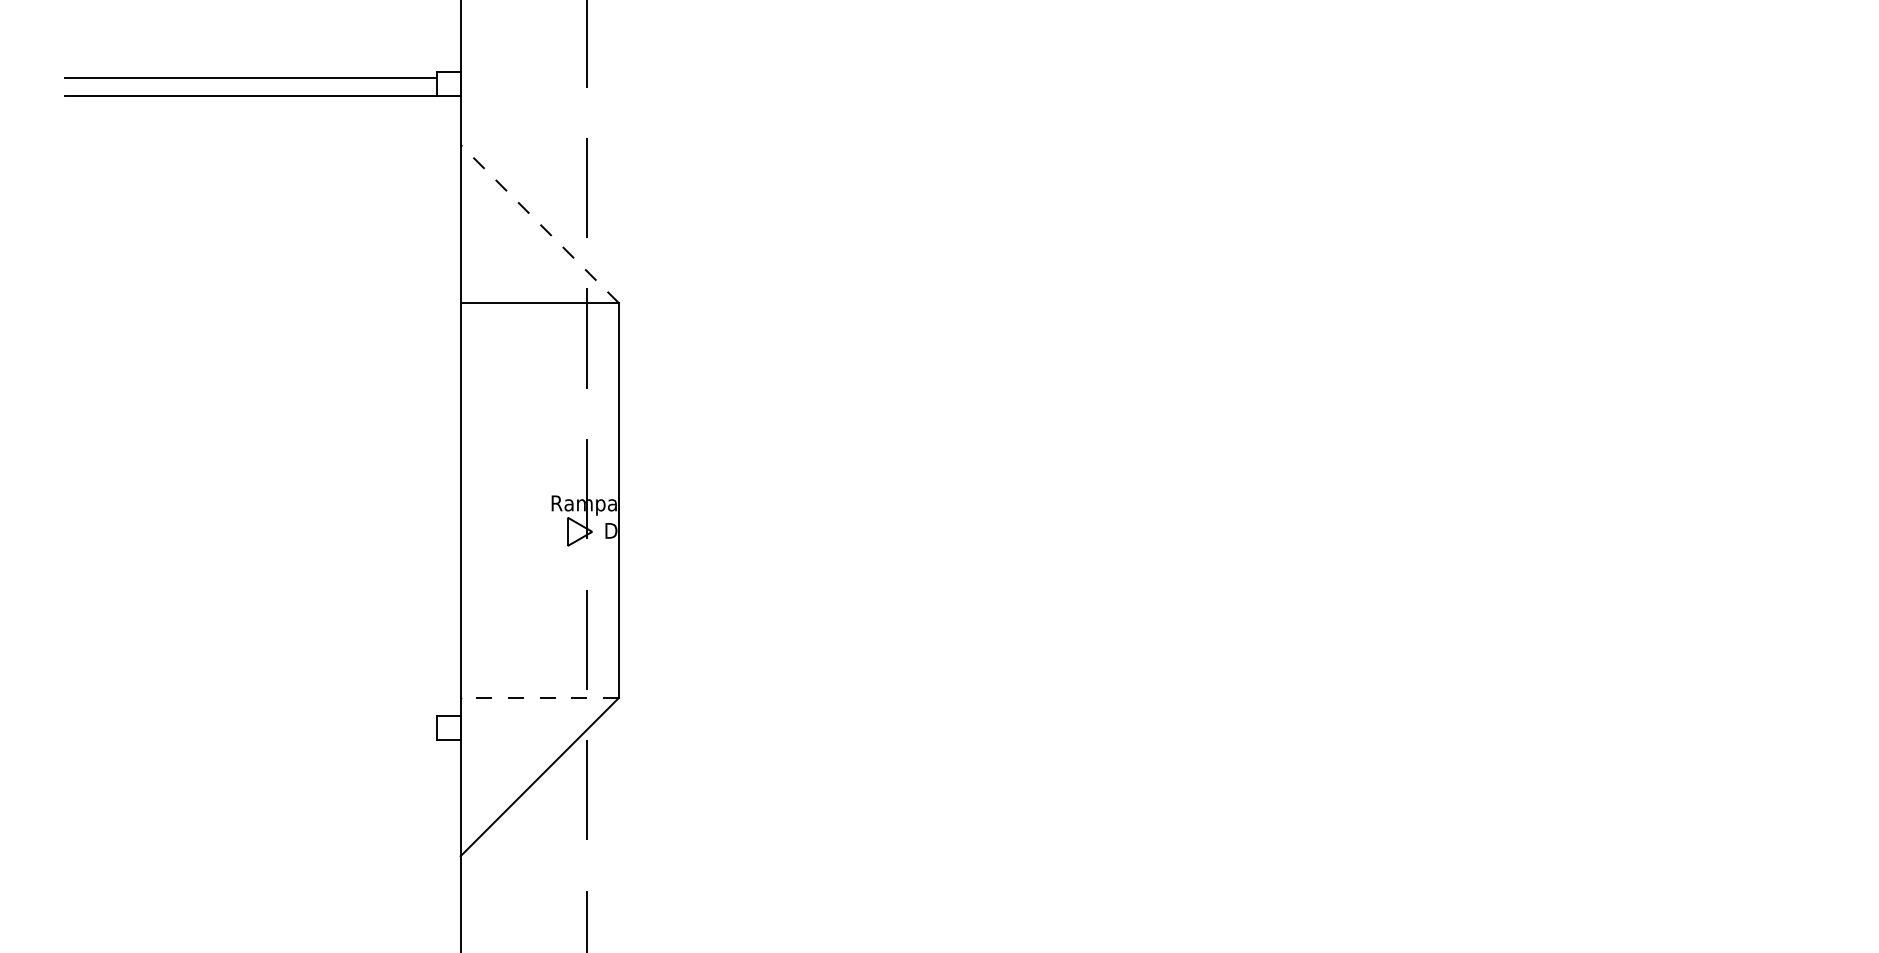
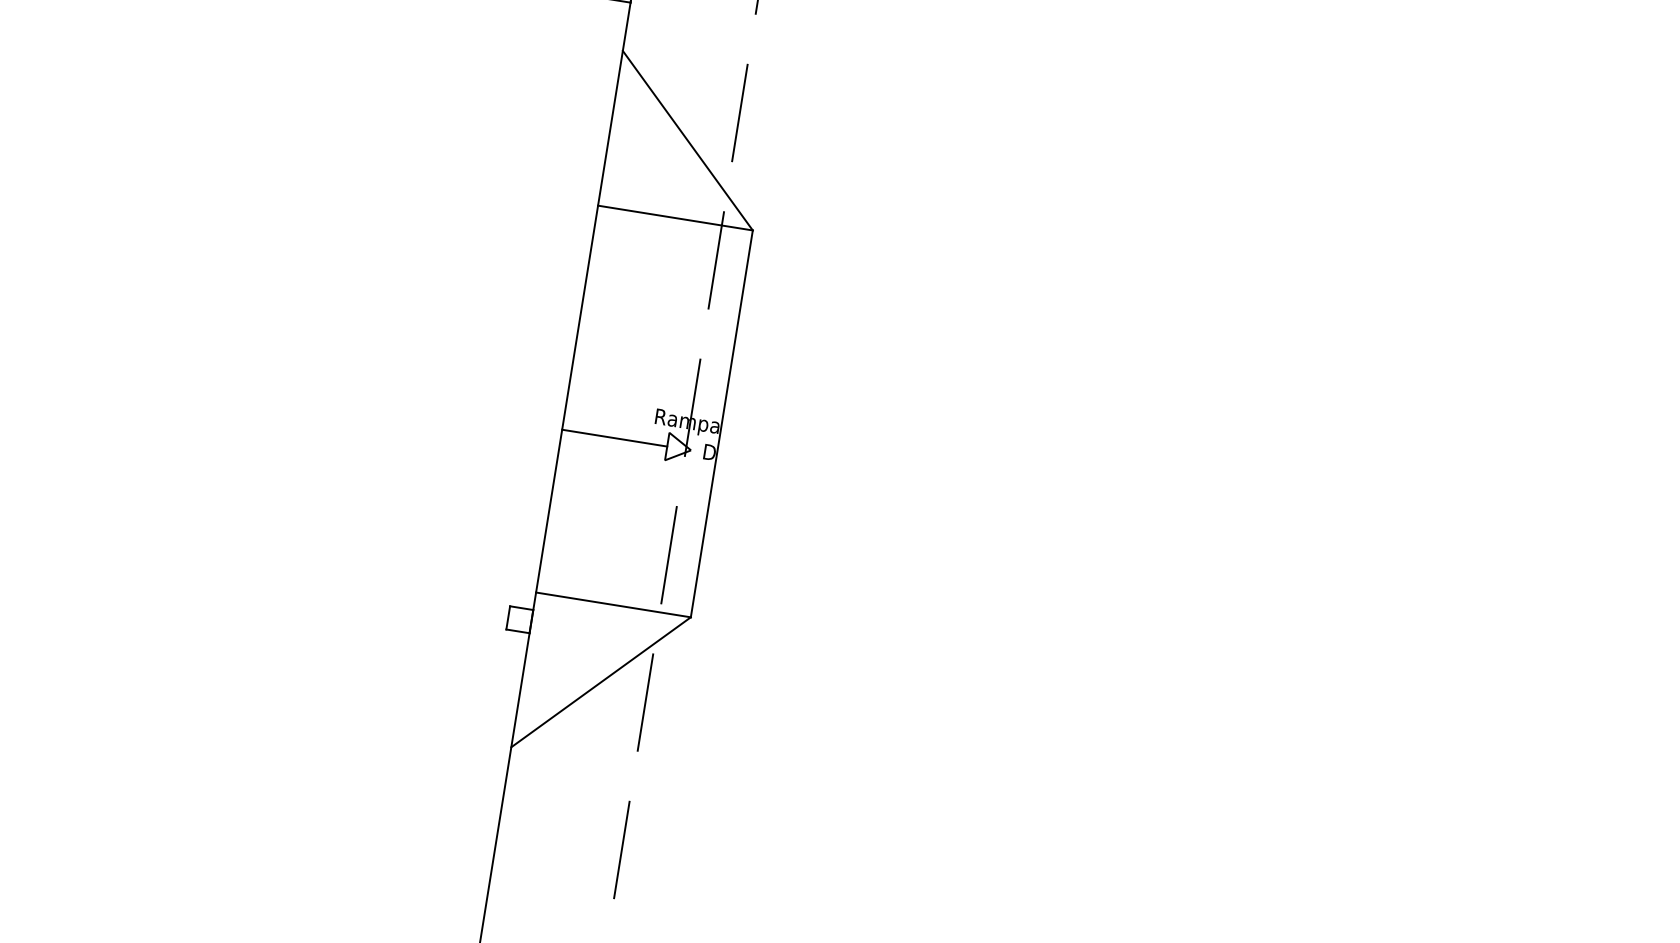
line: (539, 223) -> (687, 140), dashed -> solid
line: (513, 531) -> (613, 437), added
line: (539, 698) -> (613, 605), dashed -> solid

